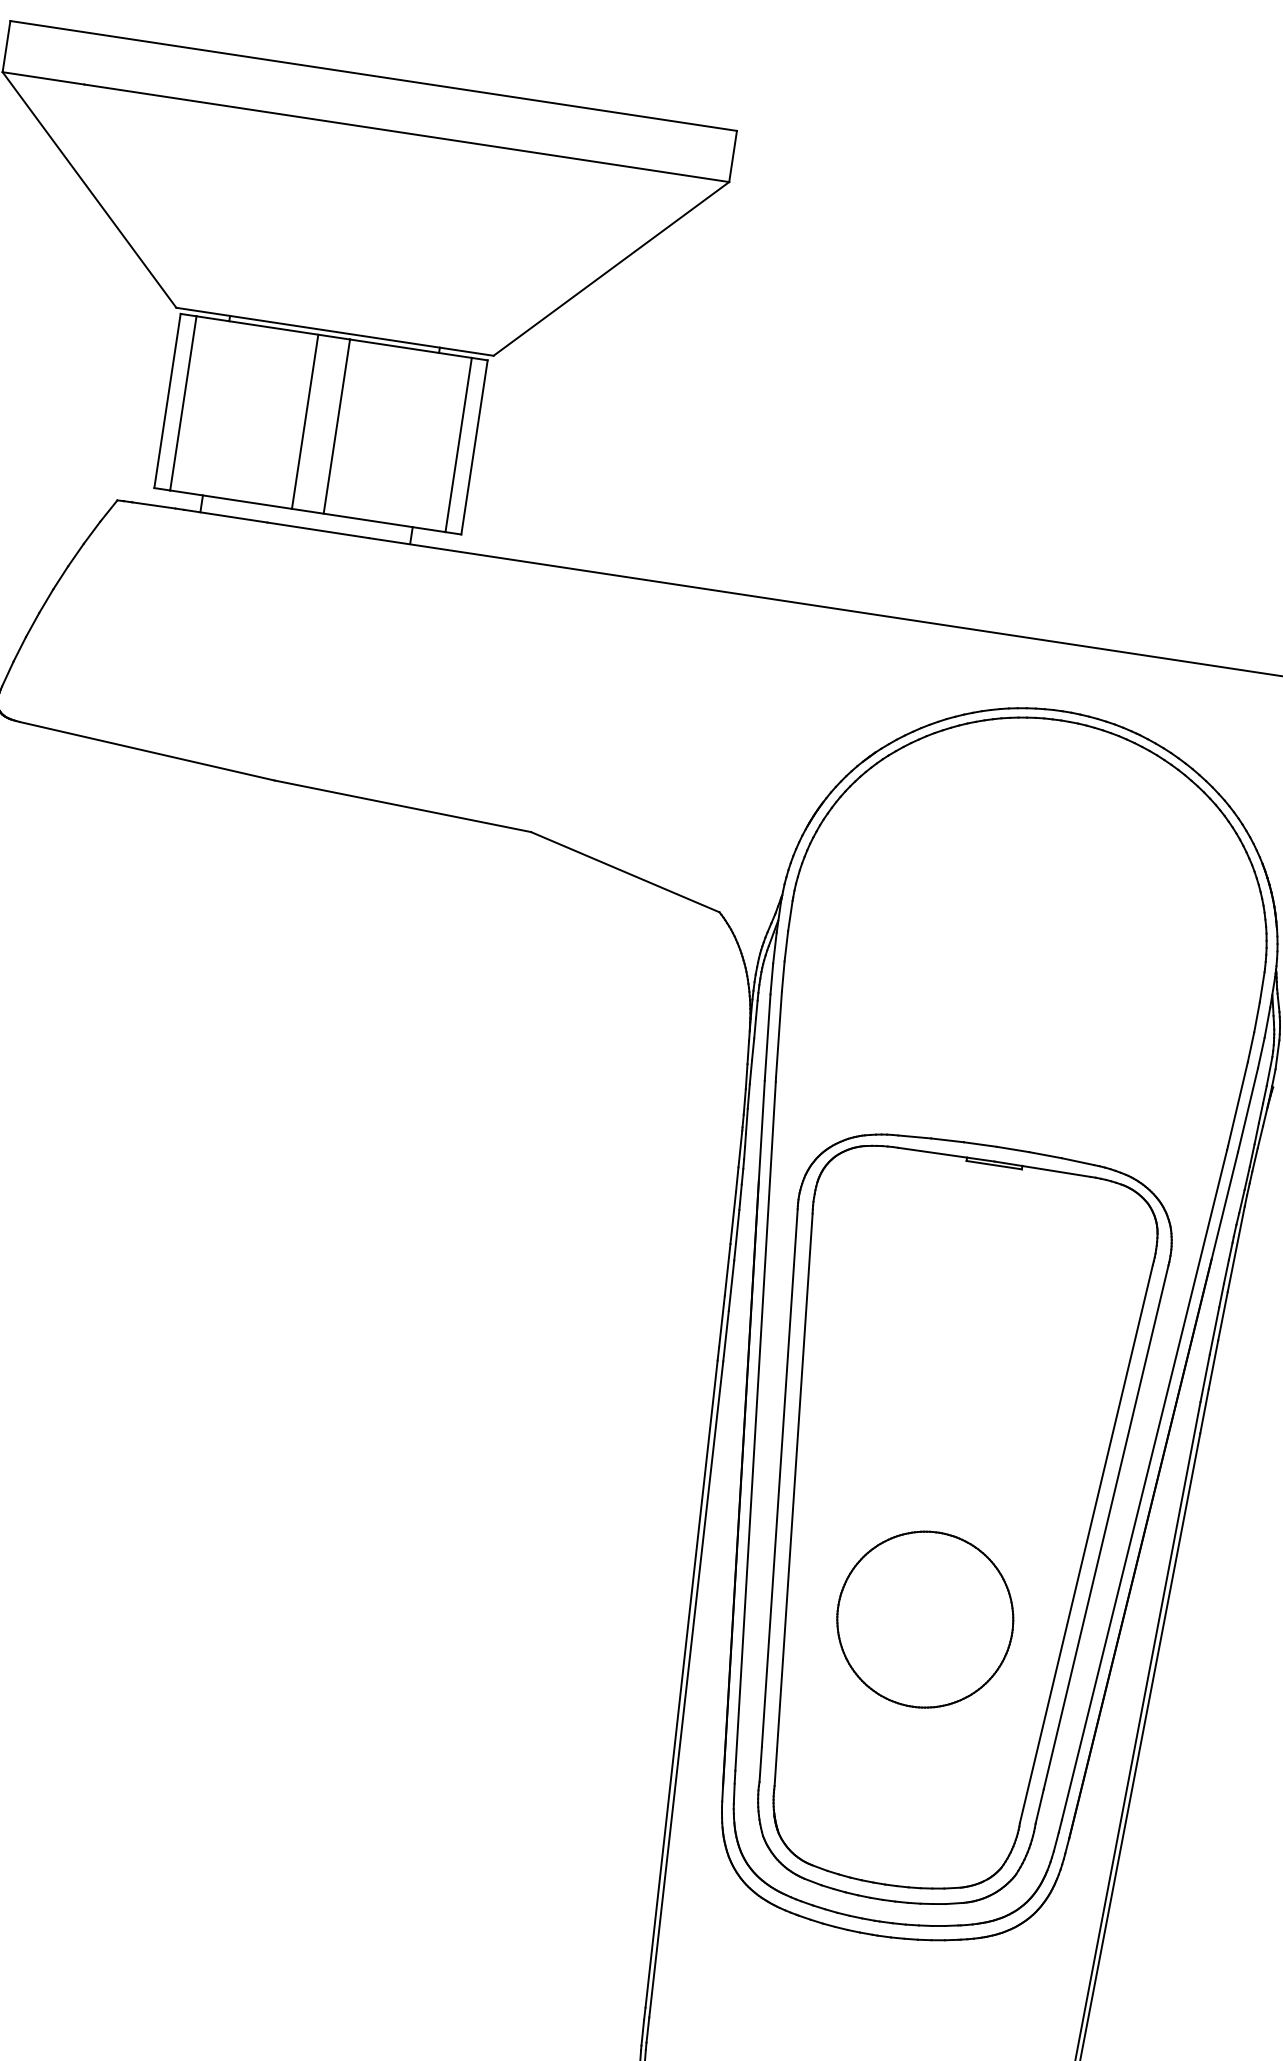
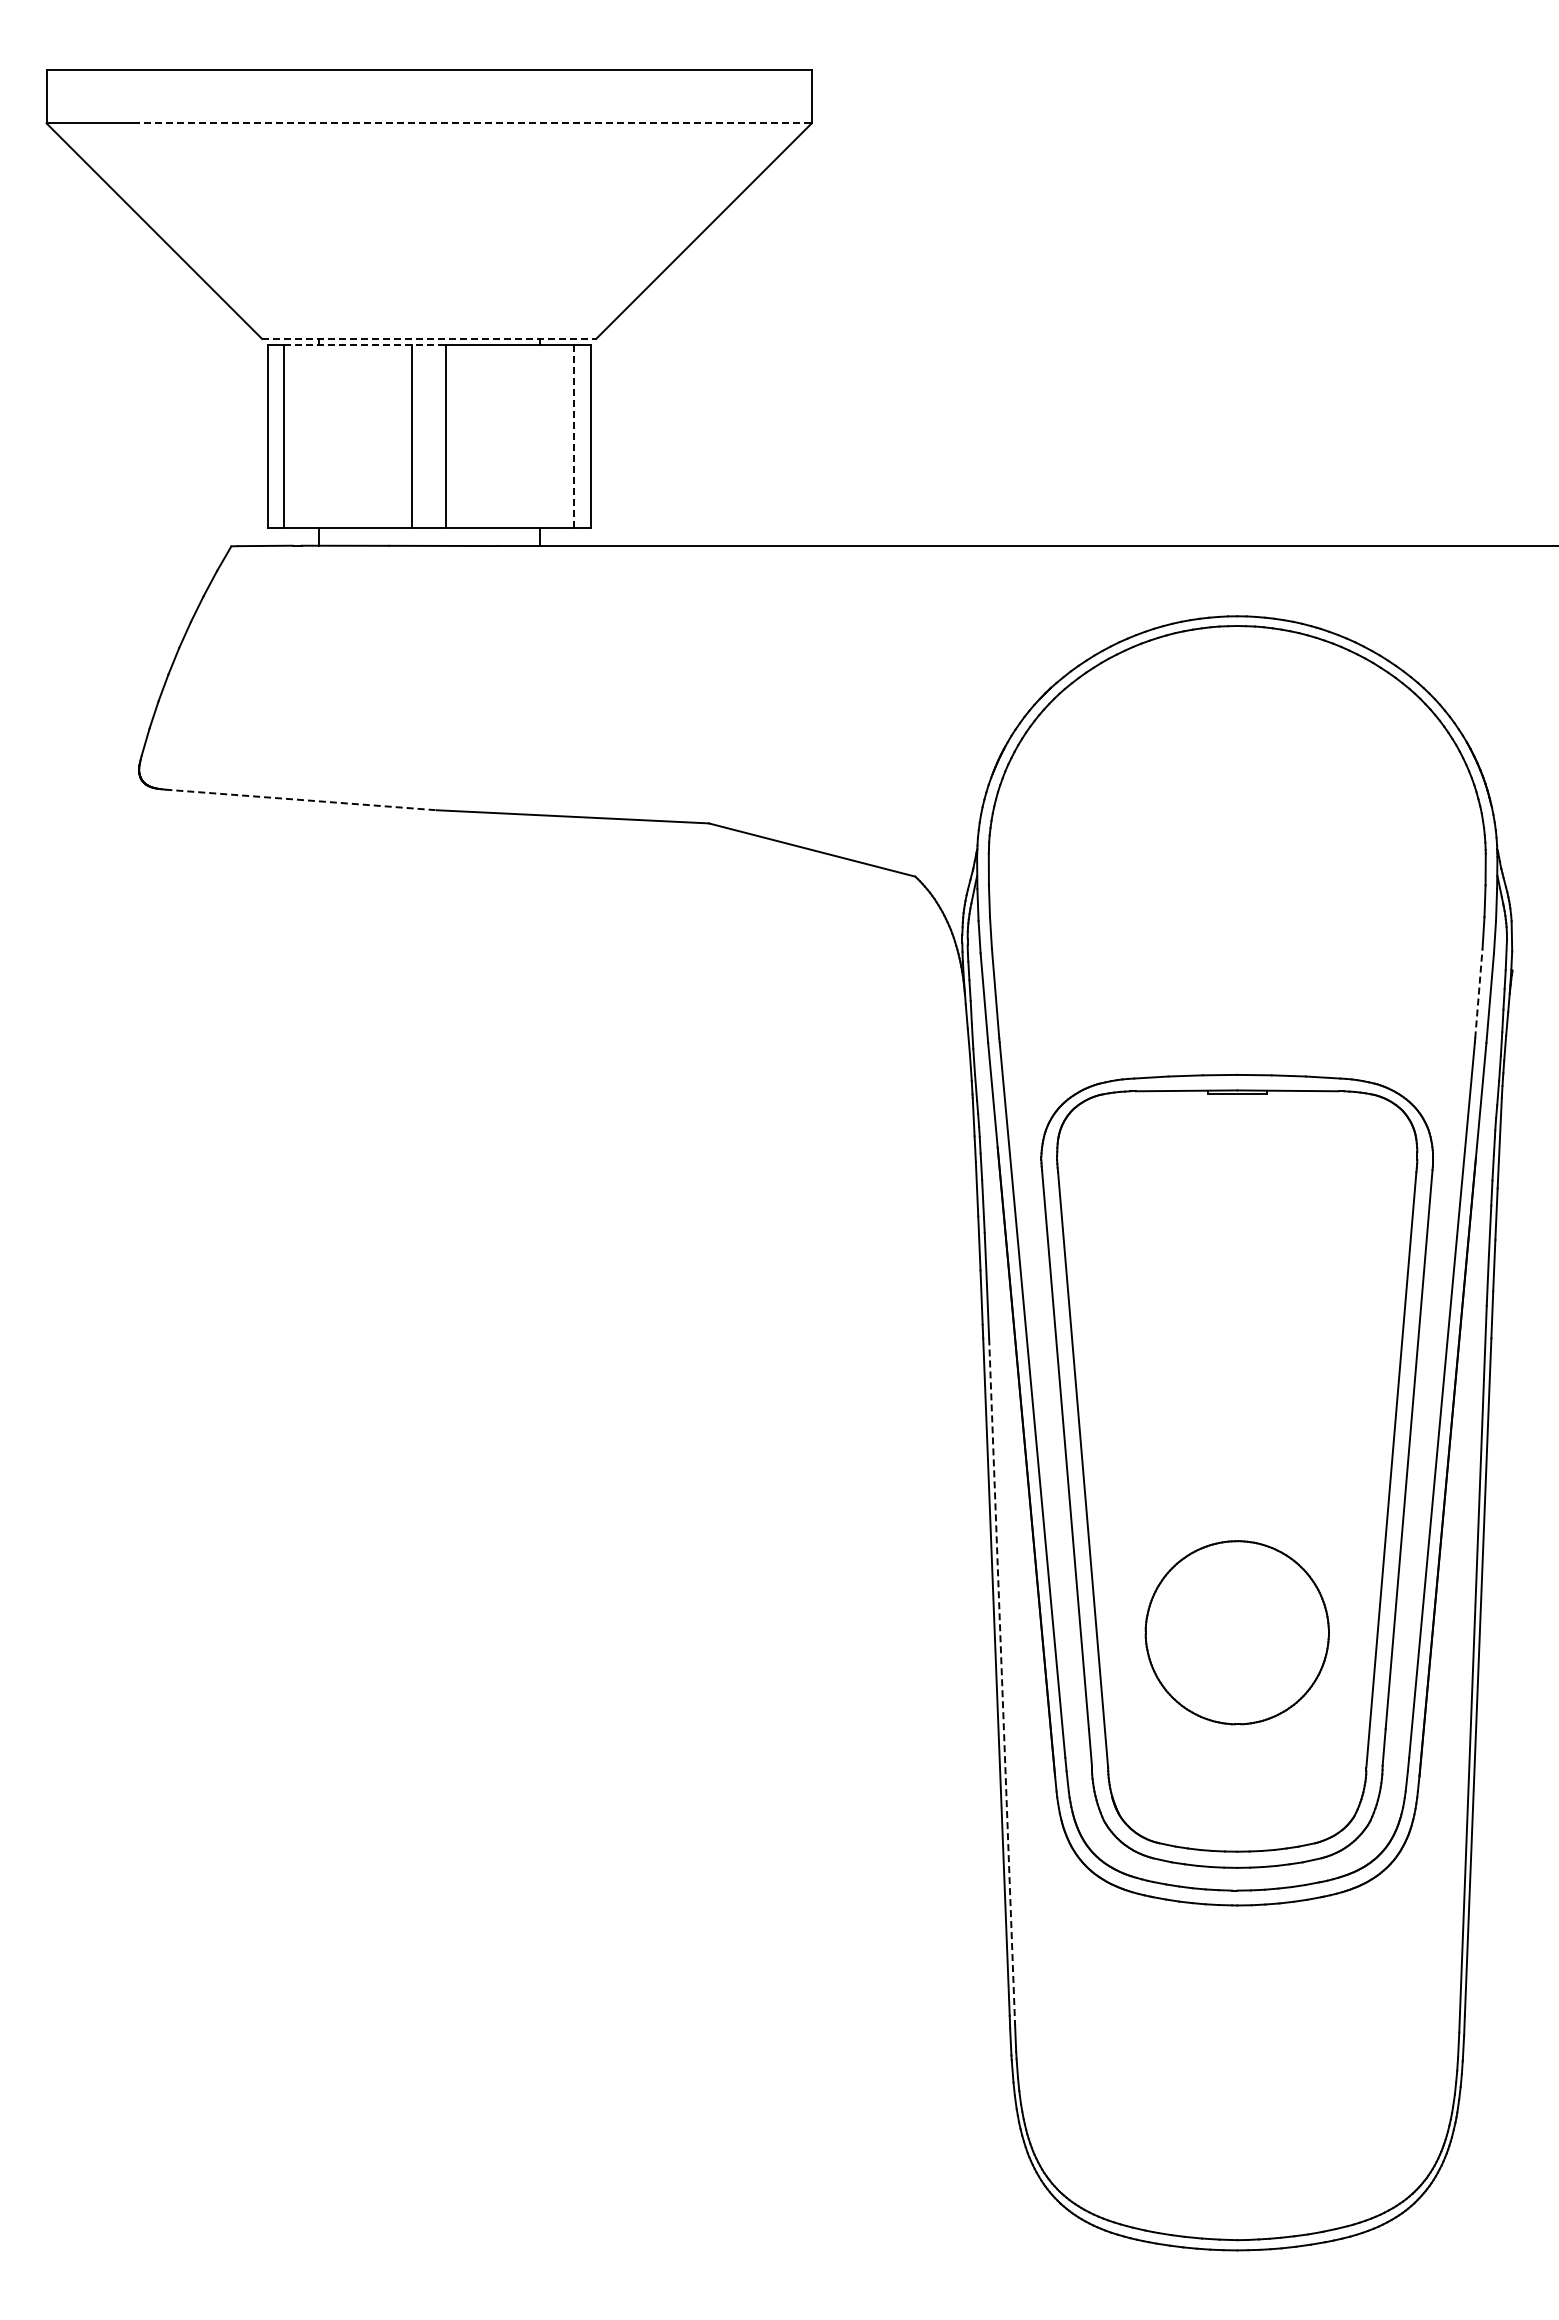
line: (407, 133) -> (472, 123), solid -> dashed
line: (273, 327) -> (365, 344), solid -> dashed
line: (335, 331) -> (429, 338), solid -> dashed
line: (459, 445) -> (574, 436), solid -> dashed
line: (147, 751) -> (301, 800), solid -> dashed
line: (1237, 1104) -> (1478, 993), solid -> dashed
part: (924, 1619) -> (1236, 1632), moved
line: (686, 1689) -> (1002, 1681), solid -> dashed

